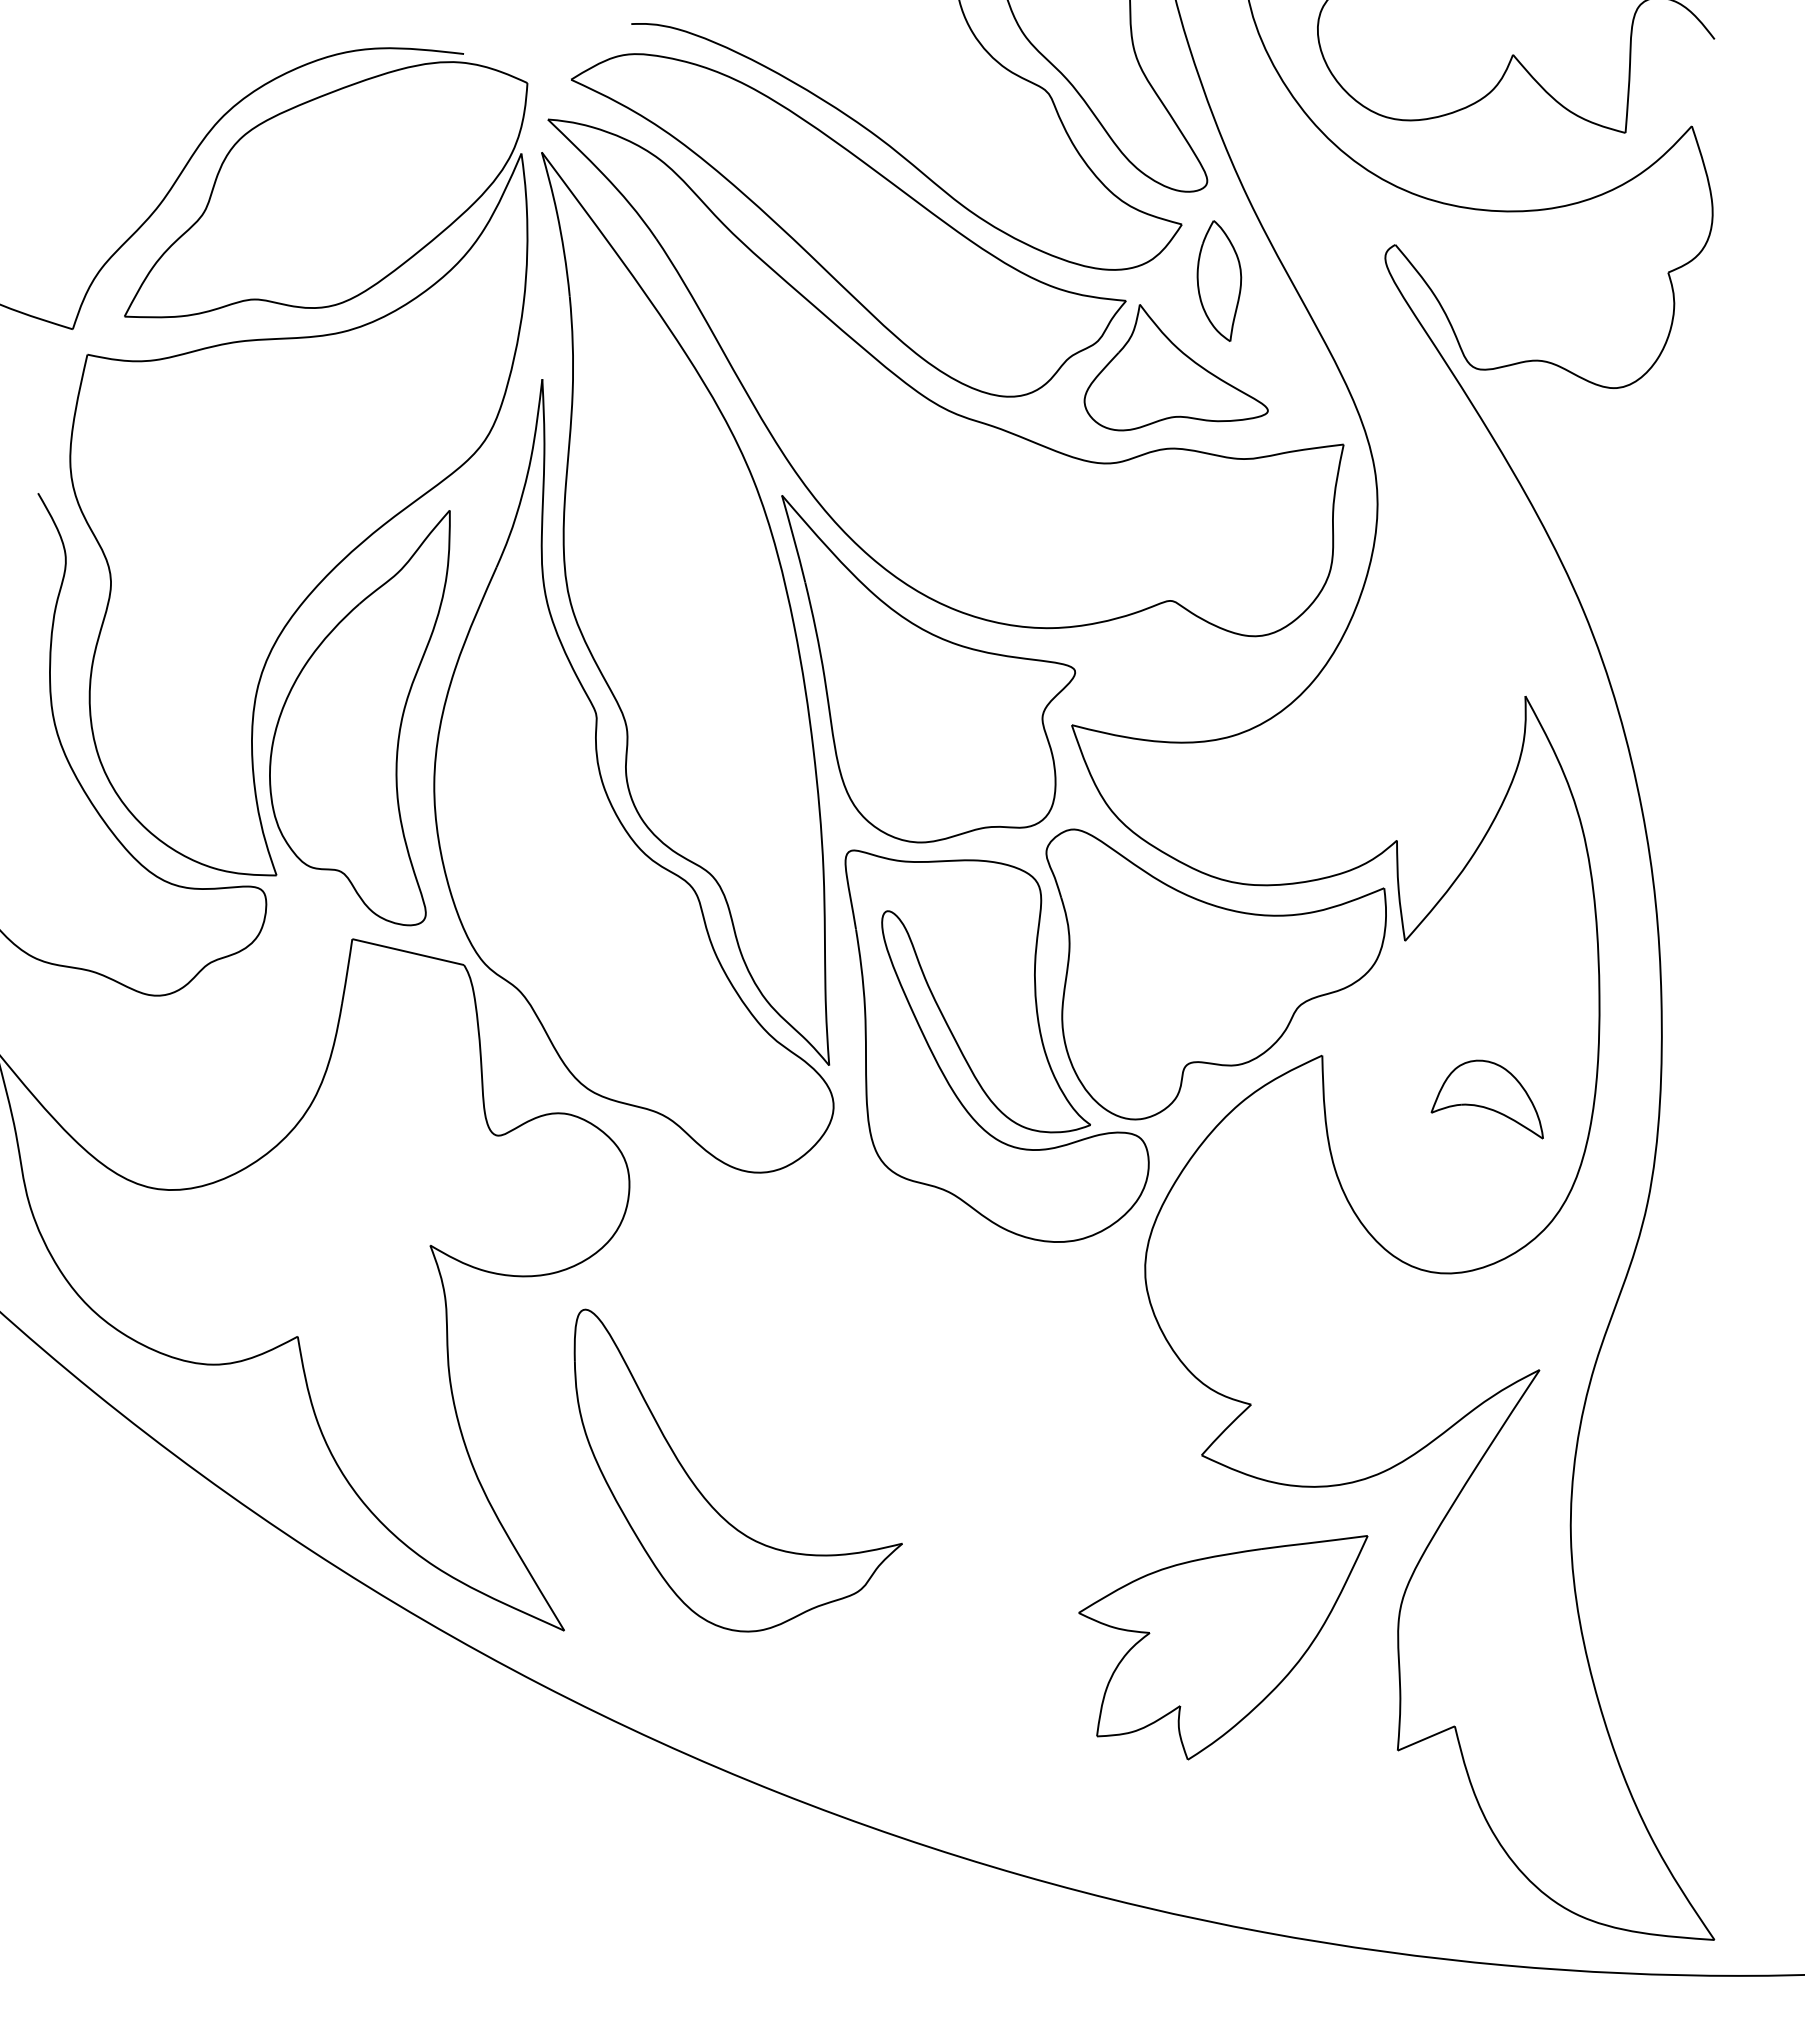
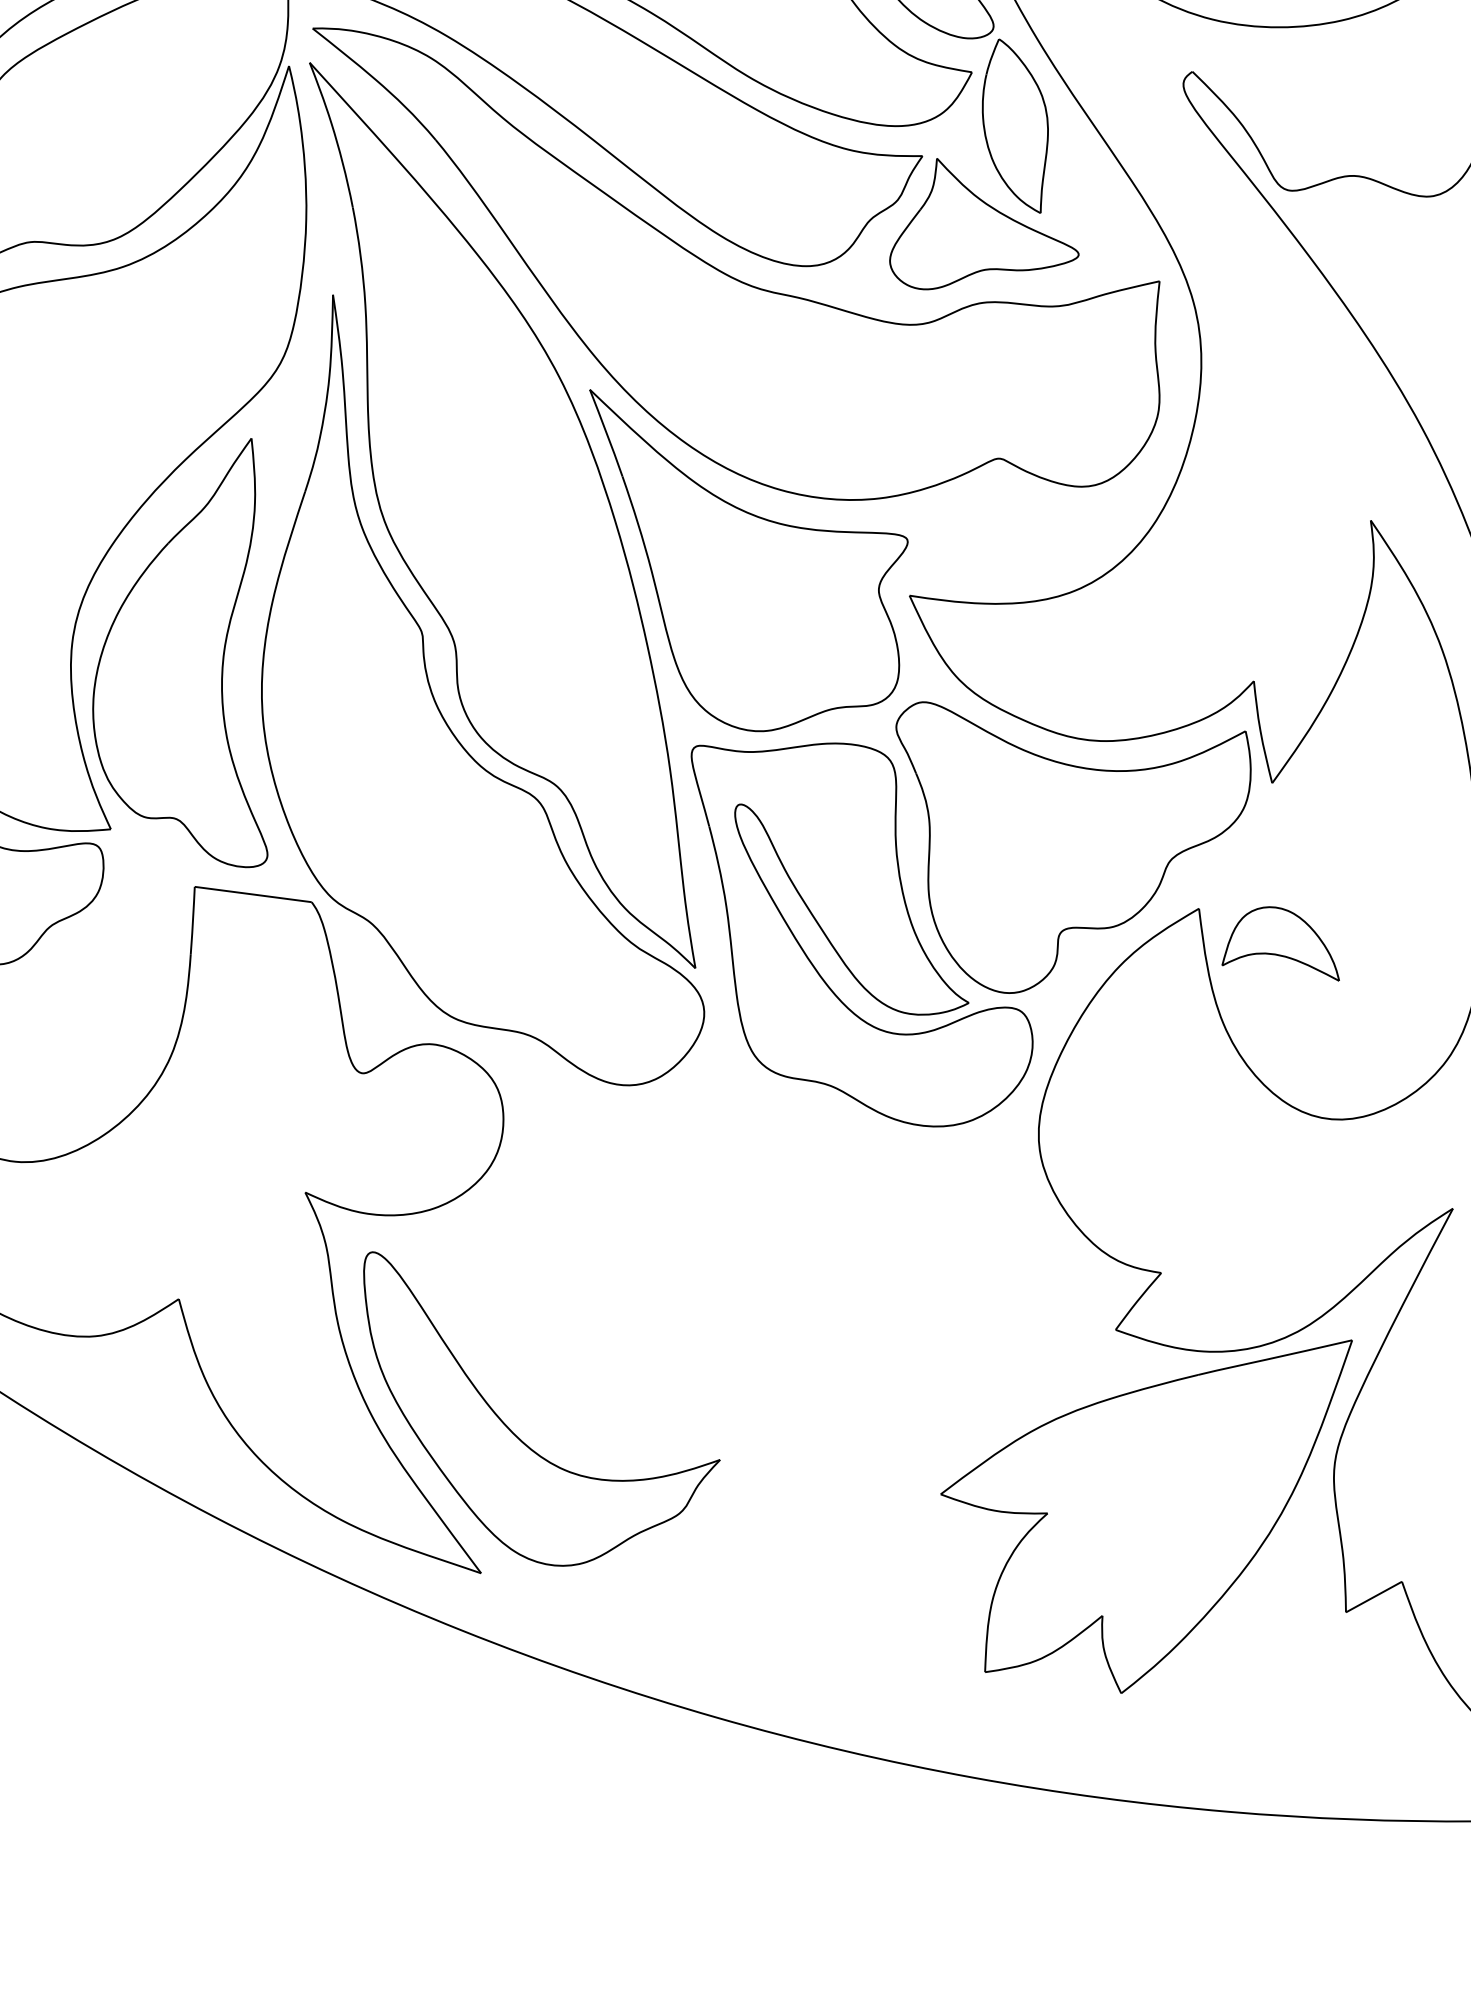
part: (1219, 280) -> (1016, 125), size x1.43
part: (1486, 1099) -> (1277, 946), moved
part: (706, 1498) -> (515, 1433), moved
part: (1223, 1647) -> (1157, 1524), size x1.43

